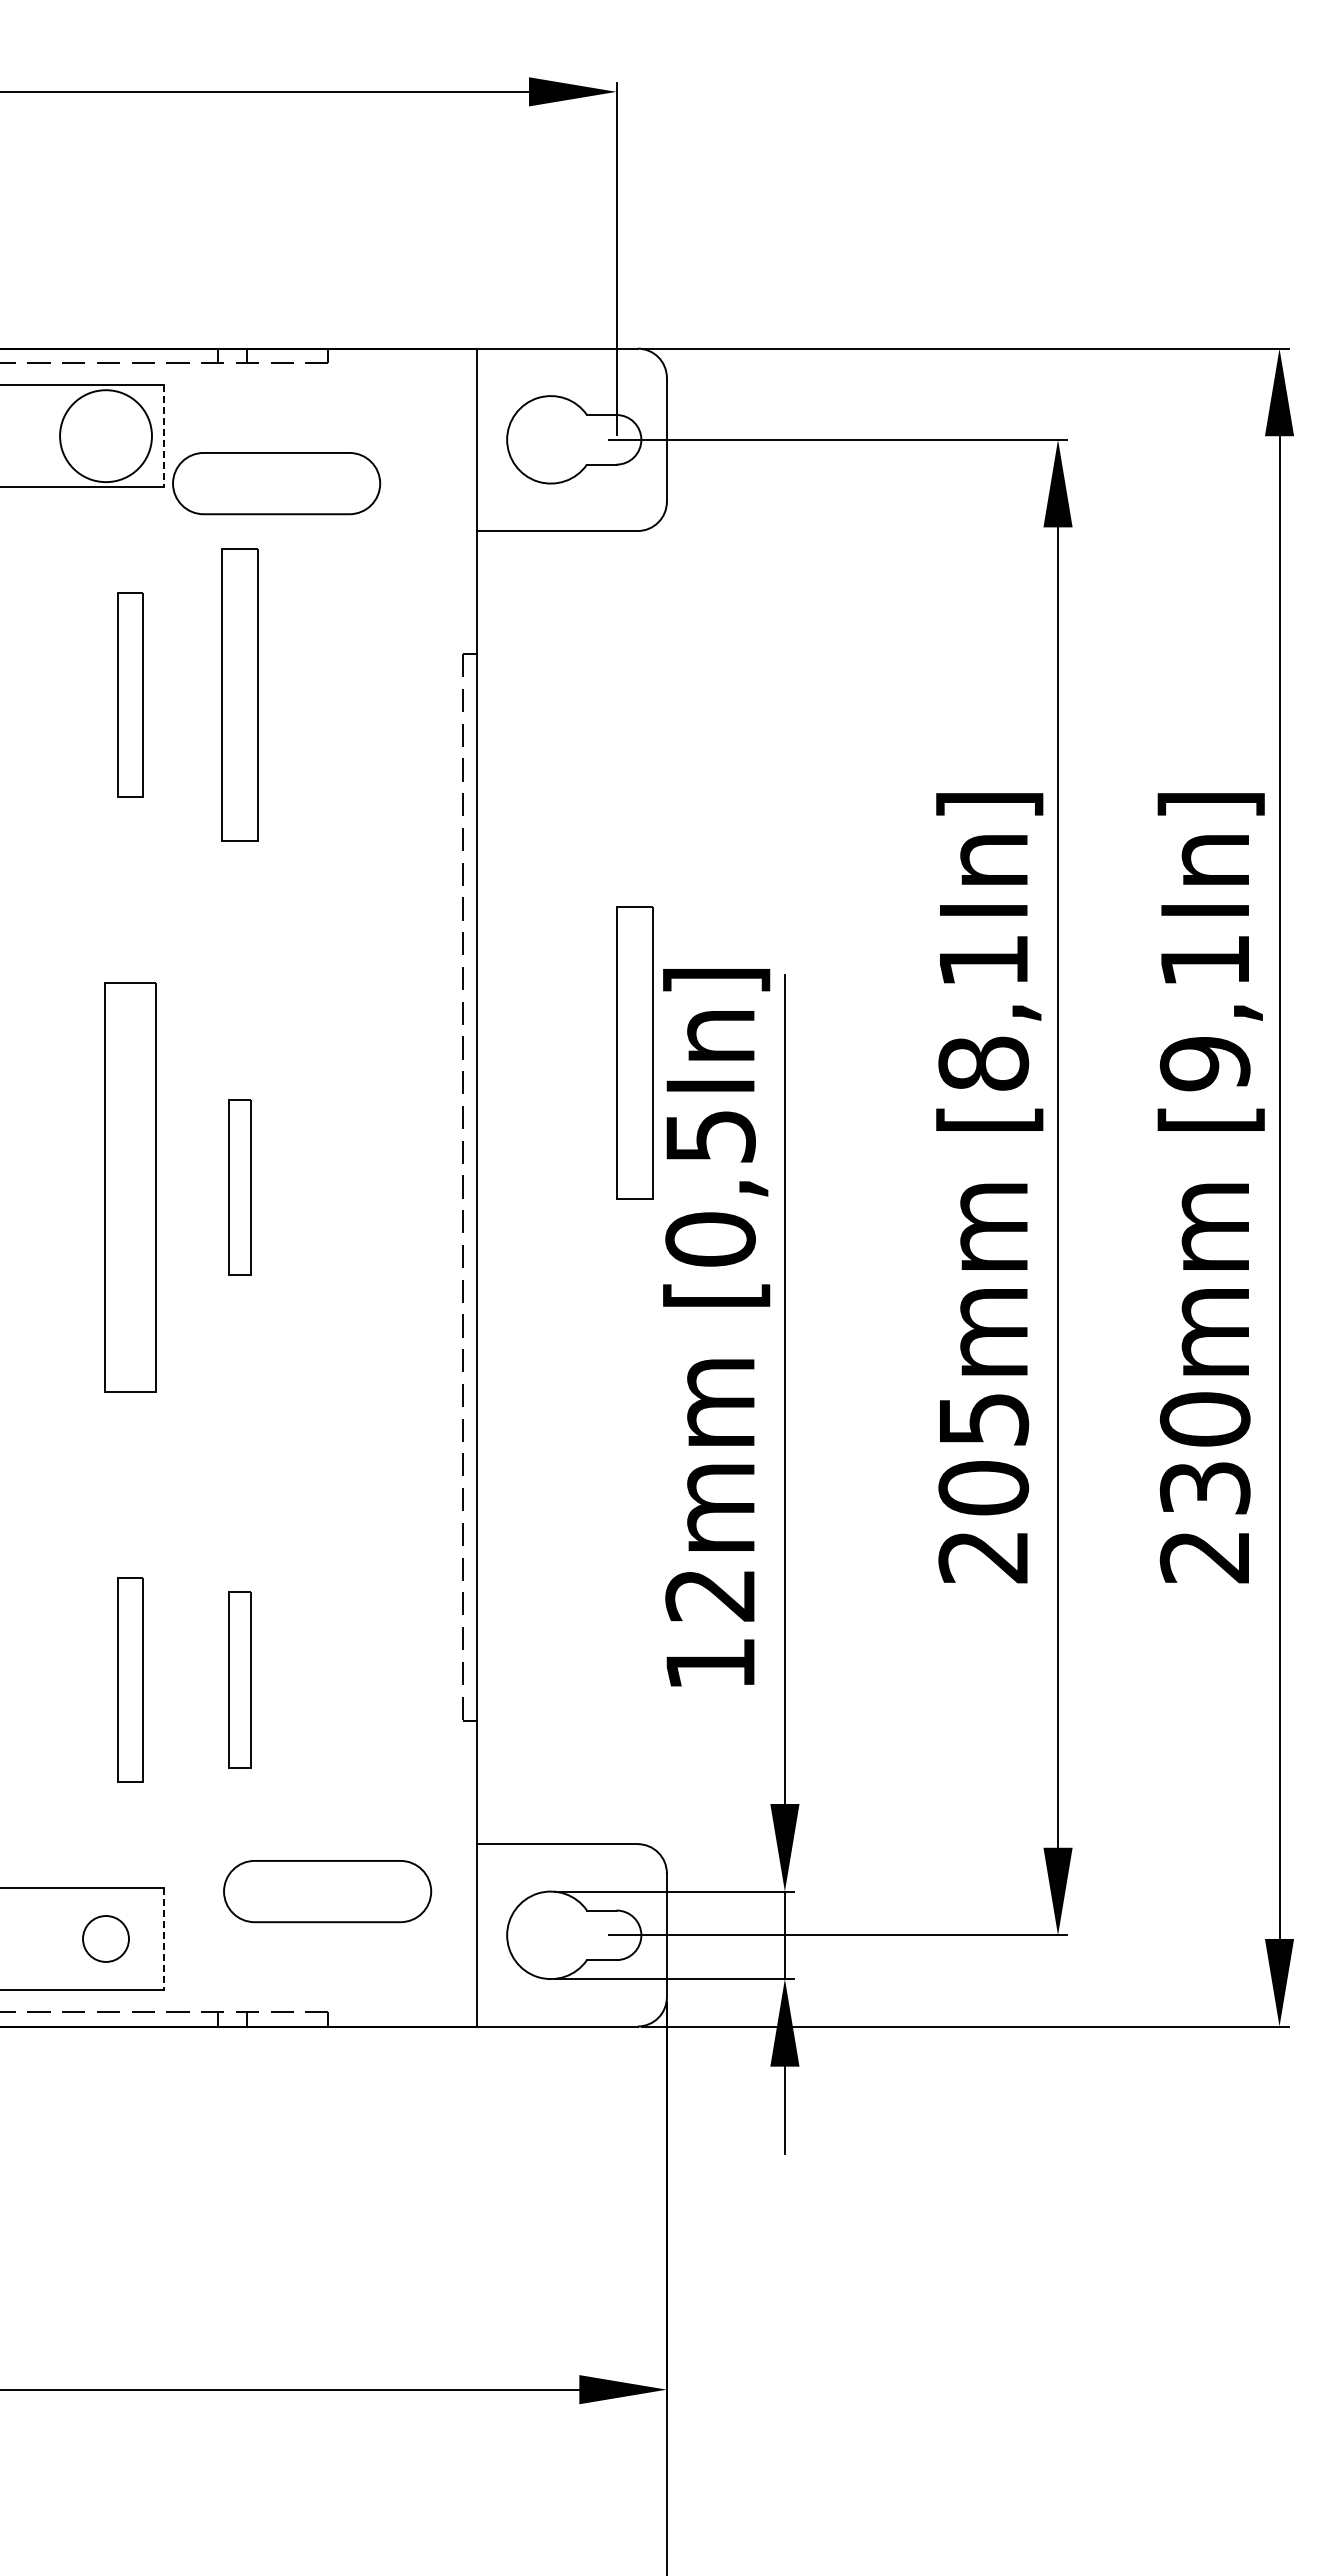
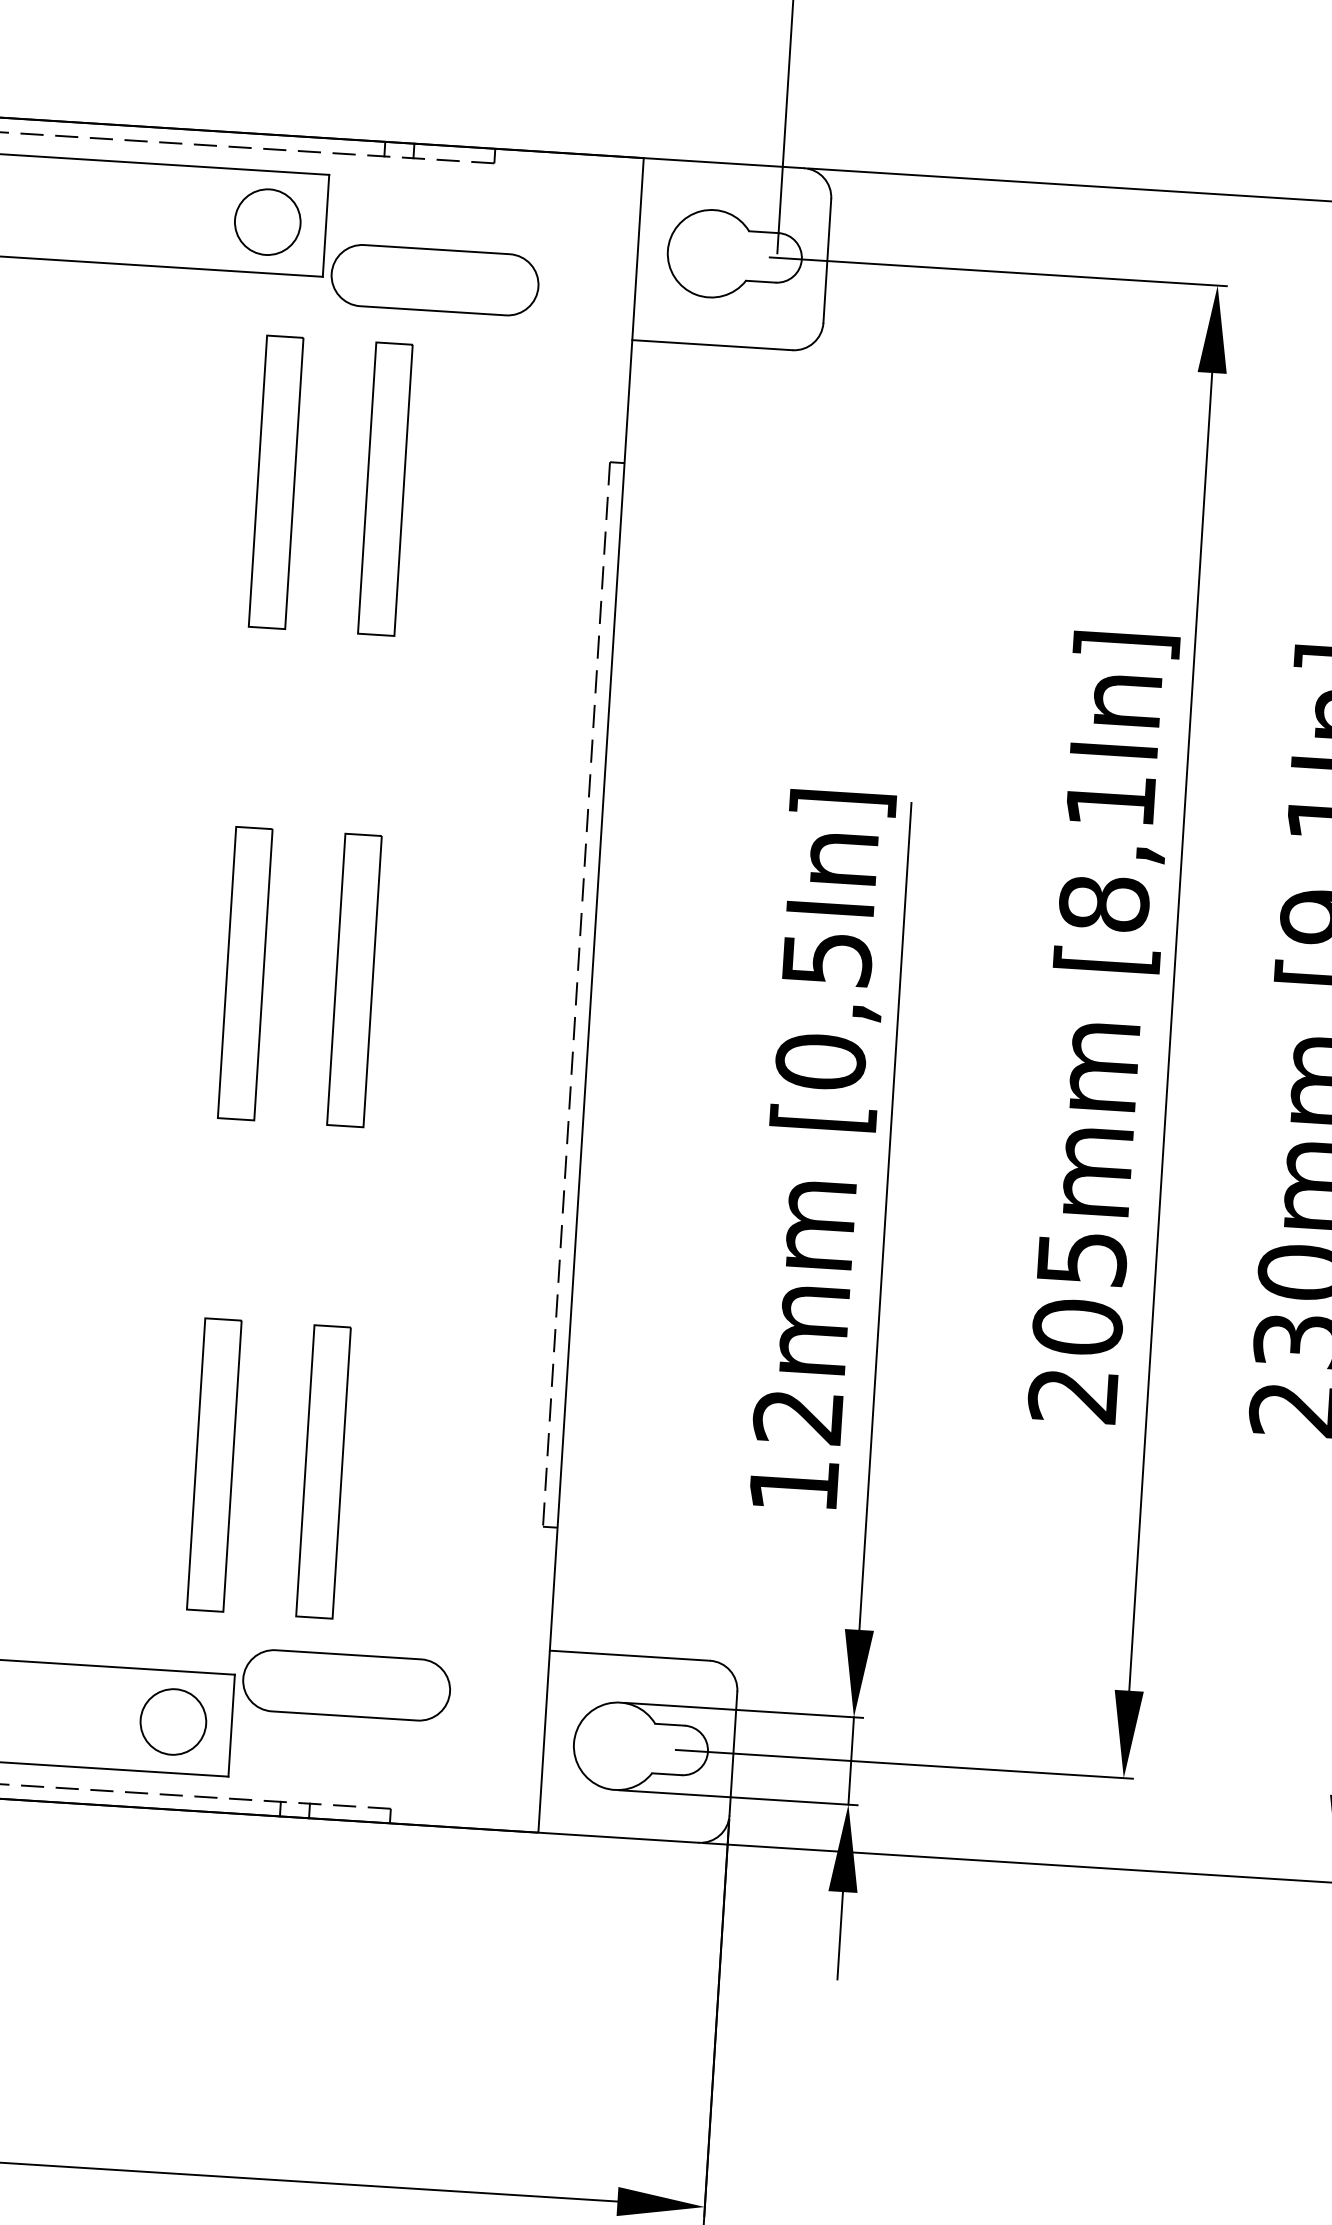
circle: (105, 436) -> (267, 222), size x0.71
line: (164, 436) -> (326, 226), dashed -> solid
part: (130, 694) -> (275, 481), size x1.43
part: (634, 1052) -> (756, 870), removed
part: (130, 1187) -> (245, 973), size x0.71
part: (239, 1187) -> (353, 980), size x1.67
part: (130, 1679) -> (214, 1464), size x1.43
part: (239, 1679) -> (322, 1471), size x1.67
part: (327, 1891) -> (346, 1685), moved
circle: (105, 1938) -> (172, 1721), size x1.43
line: (164, 1939) -> (231, 1726), dashed -> solid

